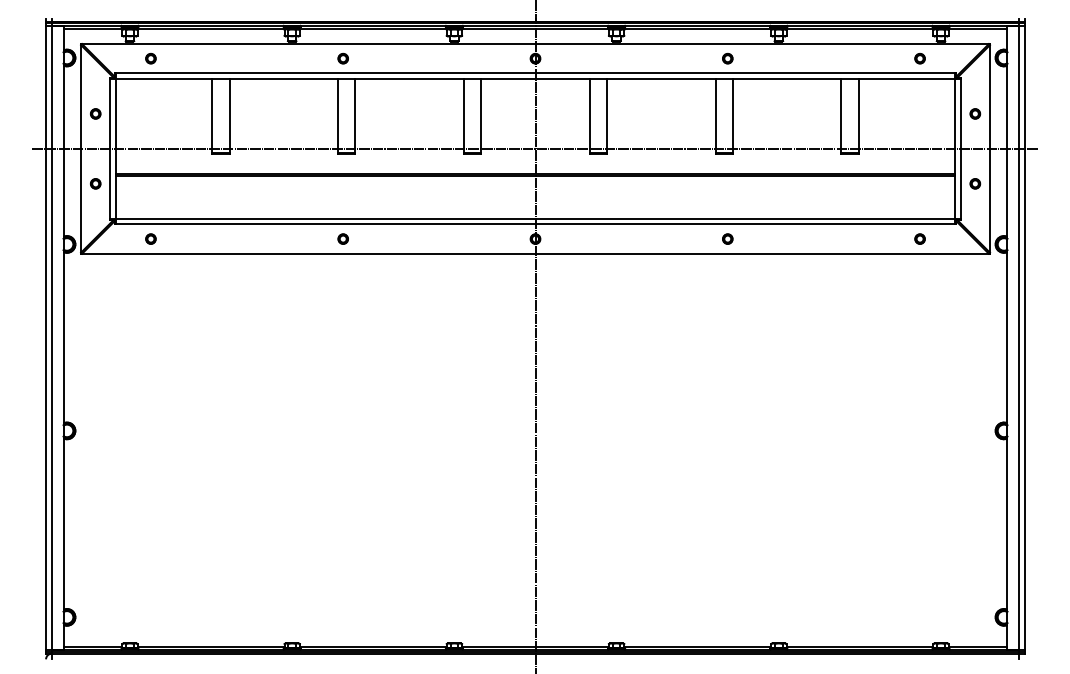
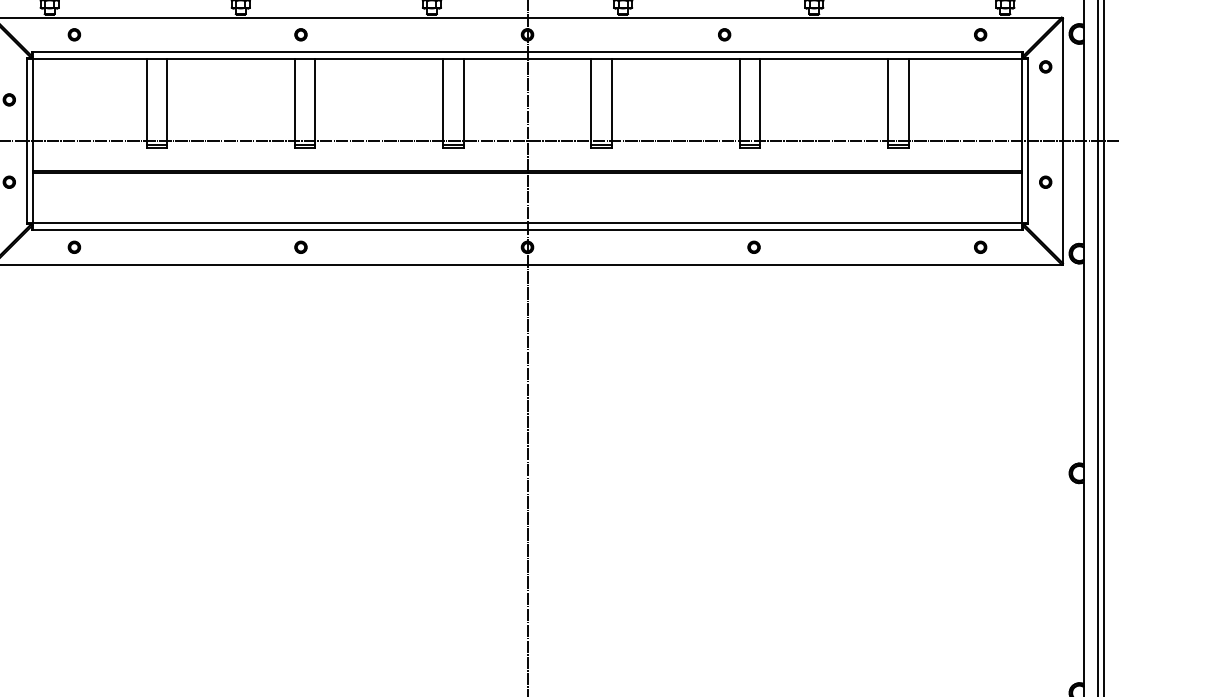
part: (727, 58) -> (724, 34), moved
part: (975, 113) -> (1045, 66), moved

